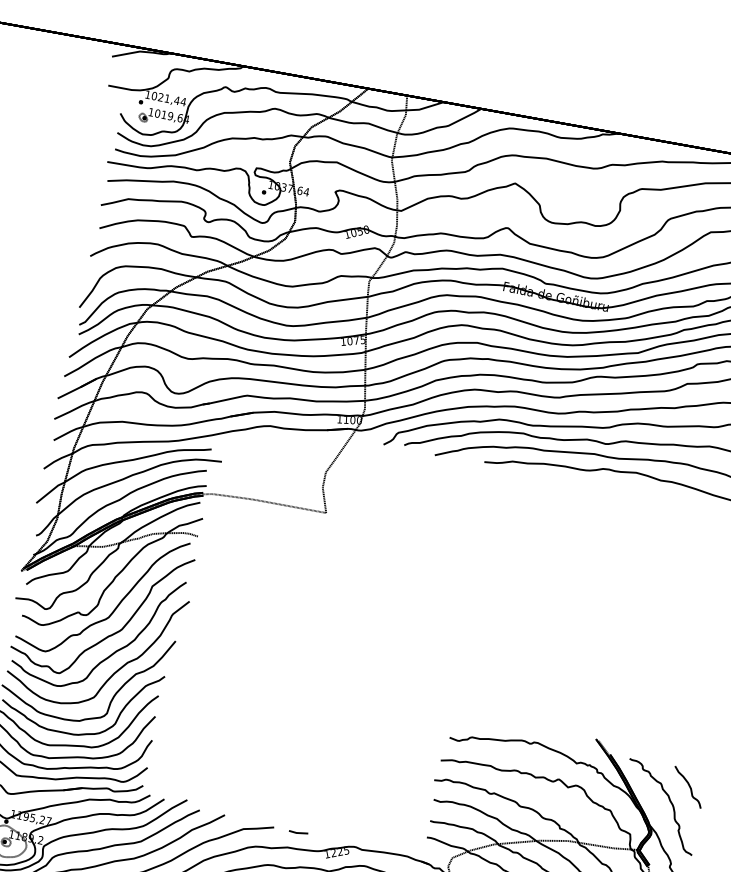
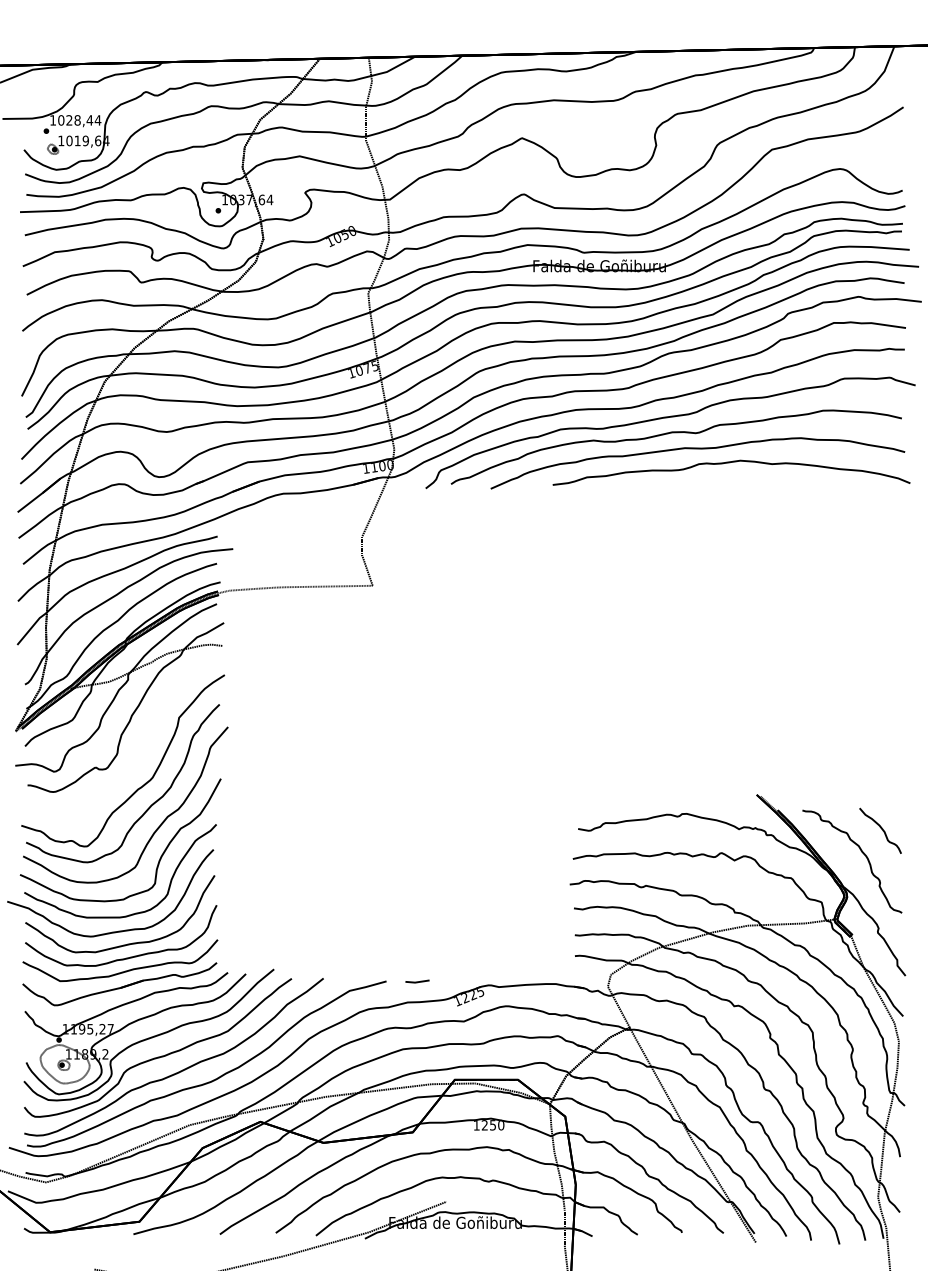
text: (167, 98) -> (77, 120), 1021,44 -> 1028,44
curve: (116, 606) -> (140, 750), removed

